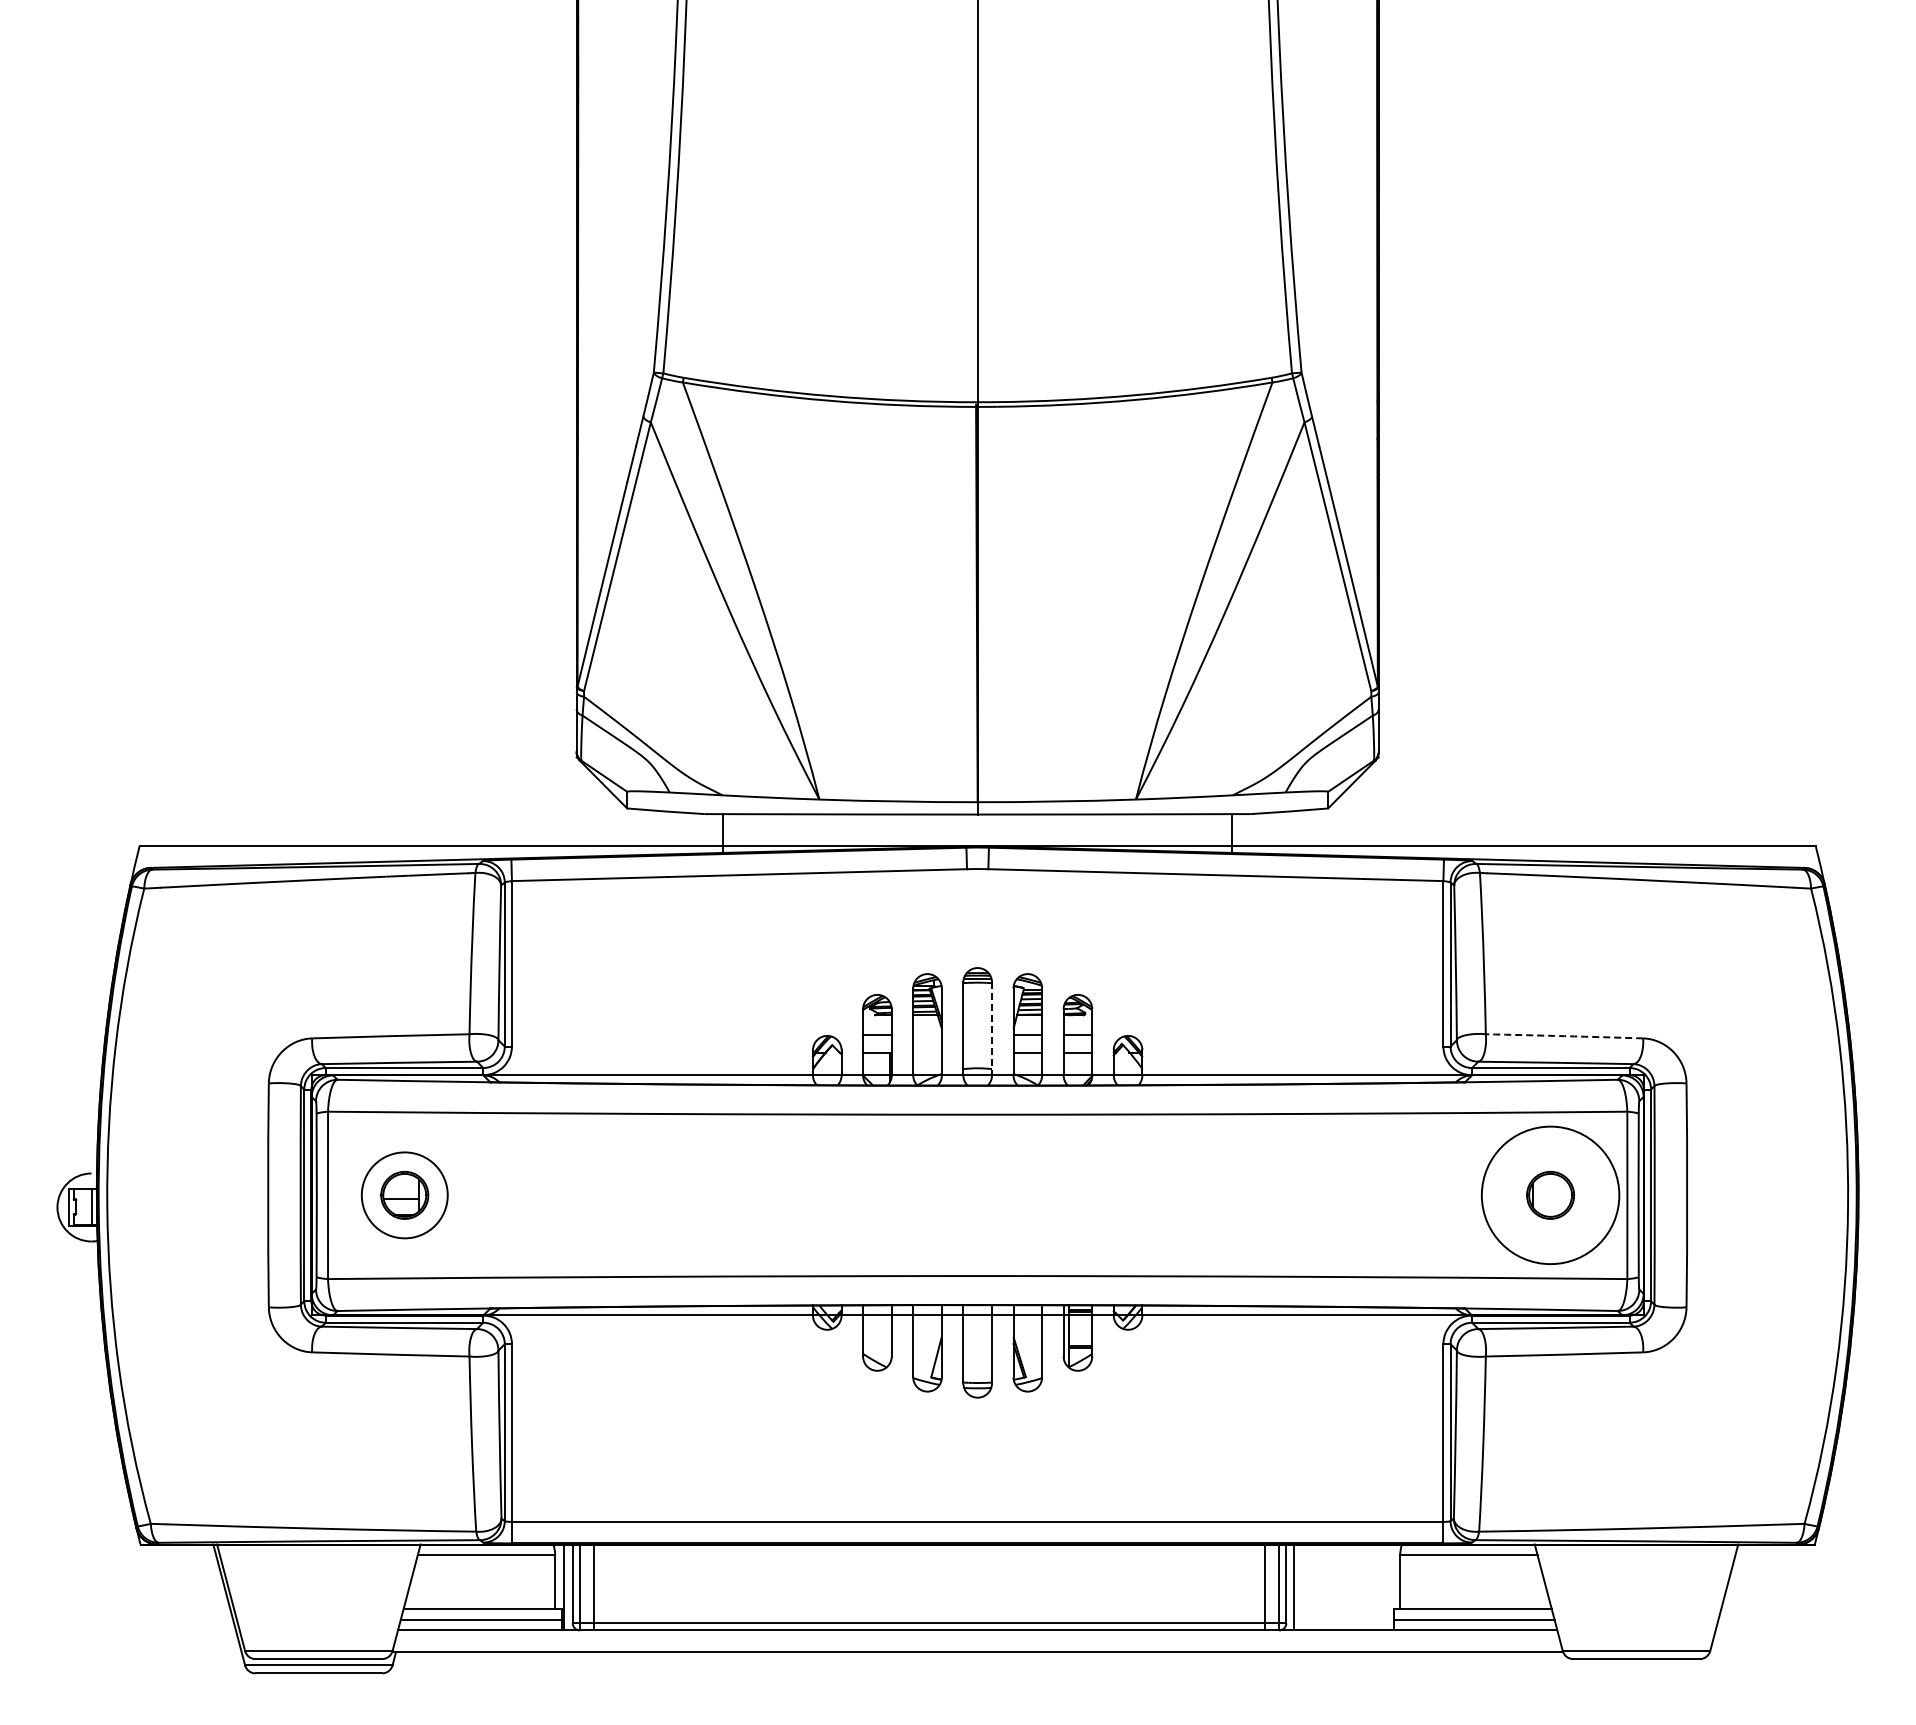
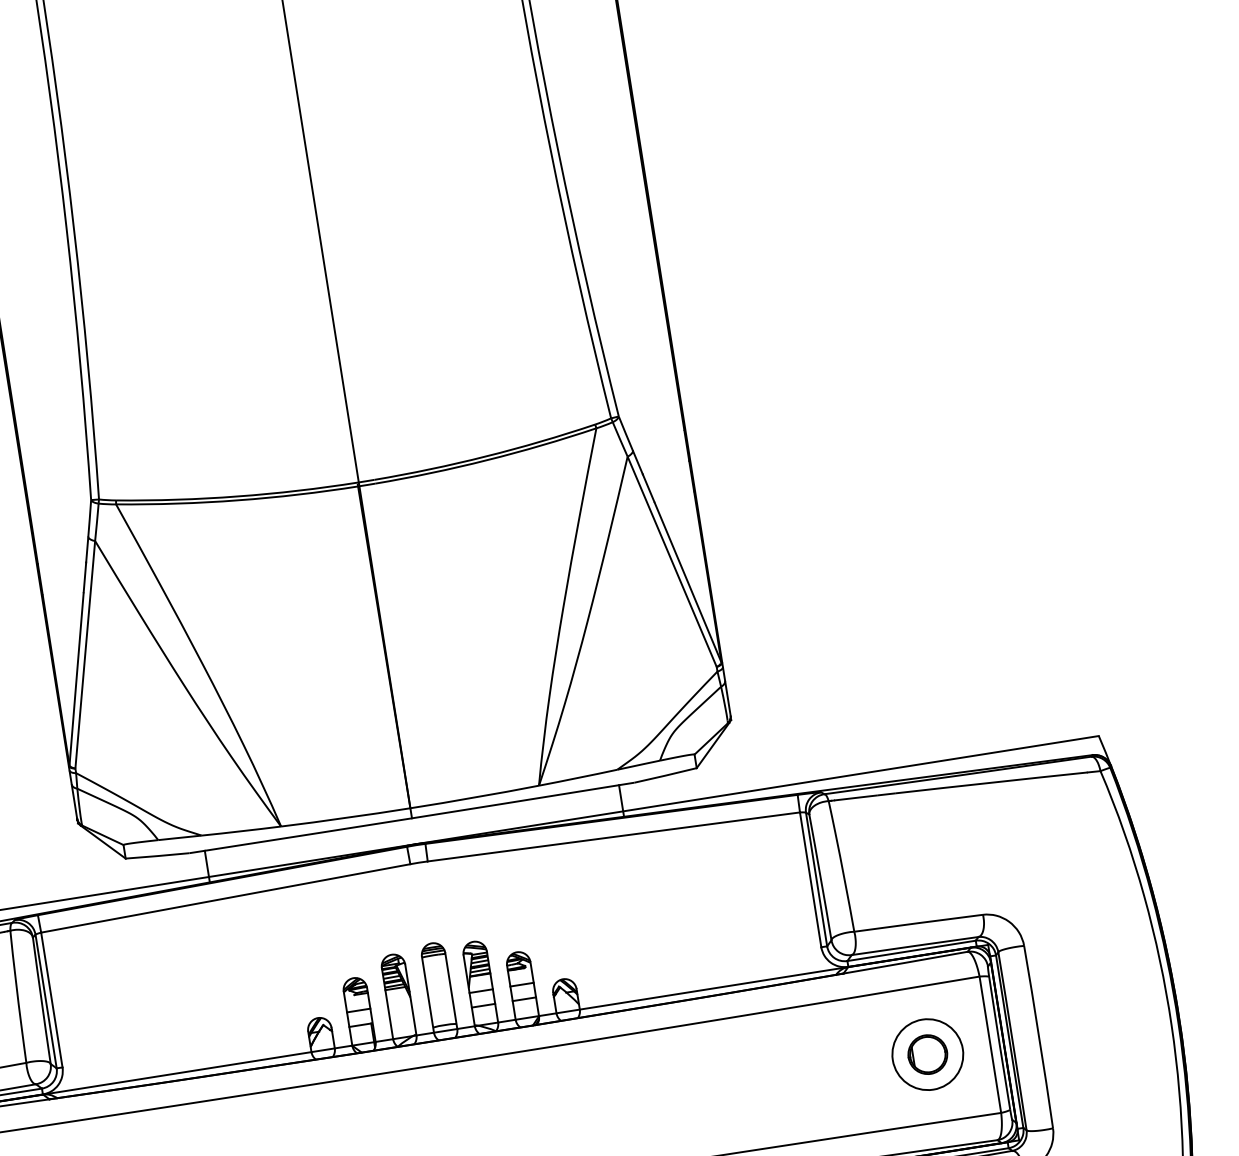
line: (992, 1028) -> (451, 990), dashed -> solid
arc: (1564, 1036) -> (918, 923), dashed -> solid
circle: (1550, 1195) -> (927, 1054), size x0.62

